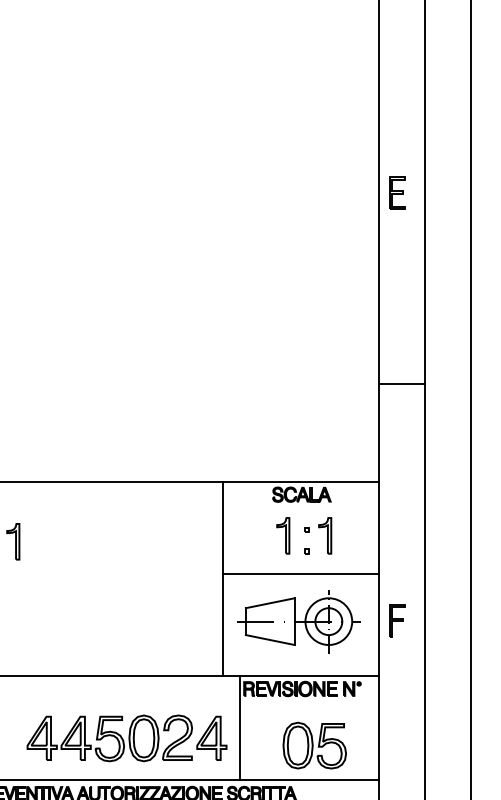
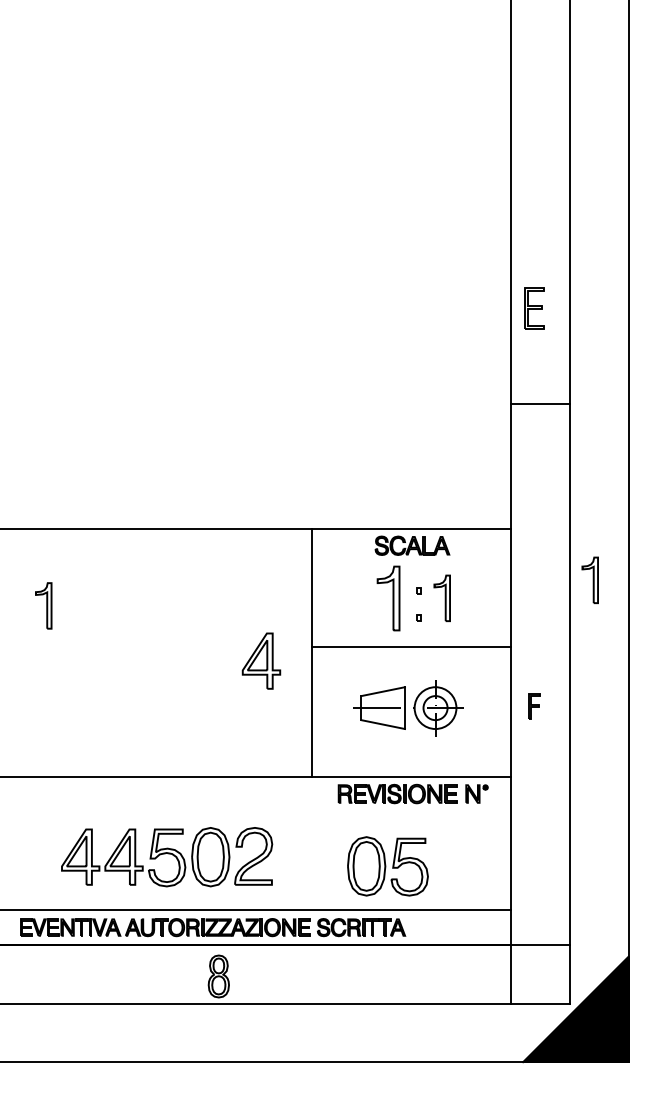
part: (397, 193) -> (534, 308), moved
part: (440, 521) -> (589, 579), added
part: (283, 535) -> (388, 597), size x1.4
part: (397, 620) -> (534, 706), size x0.6
part: (298, 622) -> (408, 708), size x0.7
line: (240, 727) -> (333, 843), removed
part: (211, 737) -> (261, 660), moved
part: (314, 745) -> (387, 866), moved

